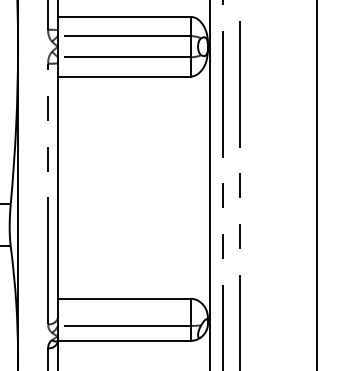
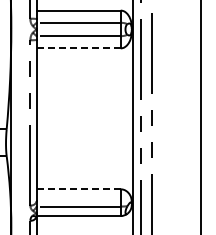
line: (123, 76) -> (78, 48), solid -> dashed
line: (123, 299) -> (78, 189), solid -> dashed

